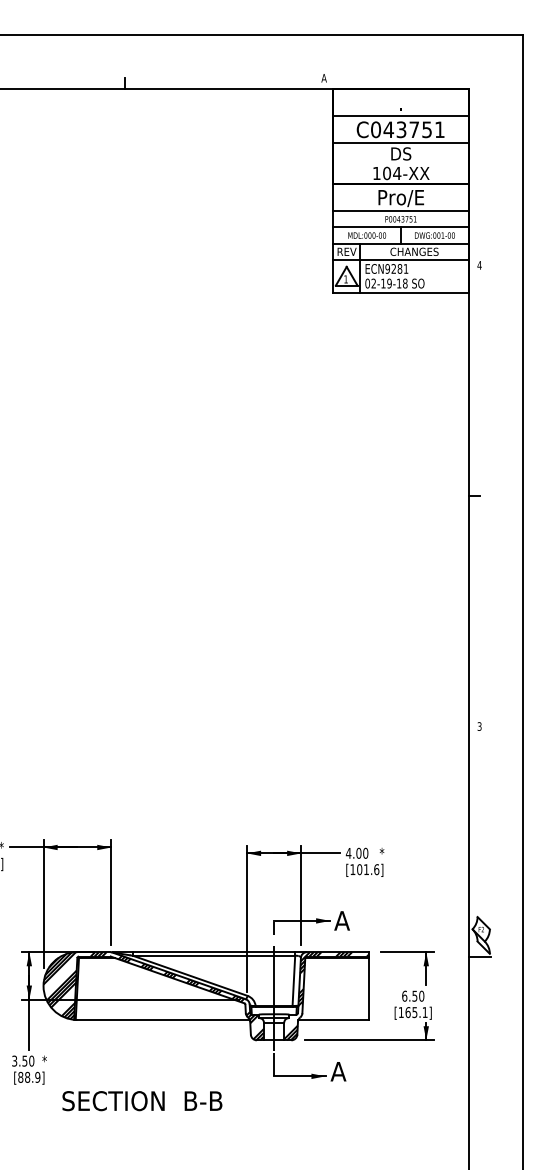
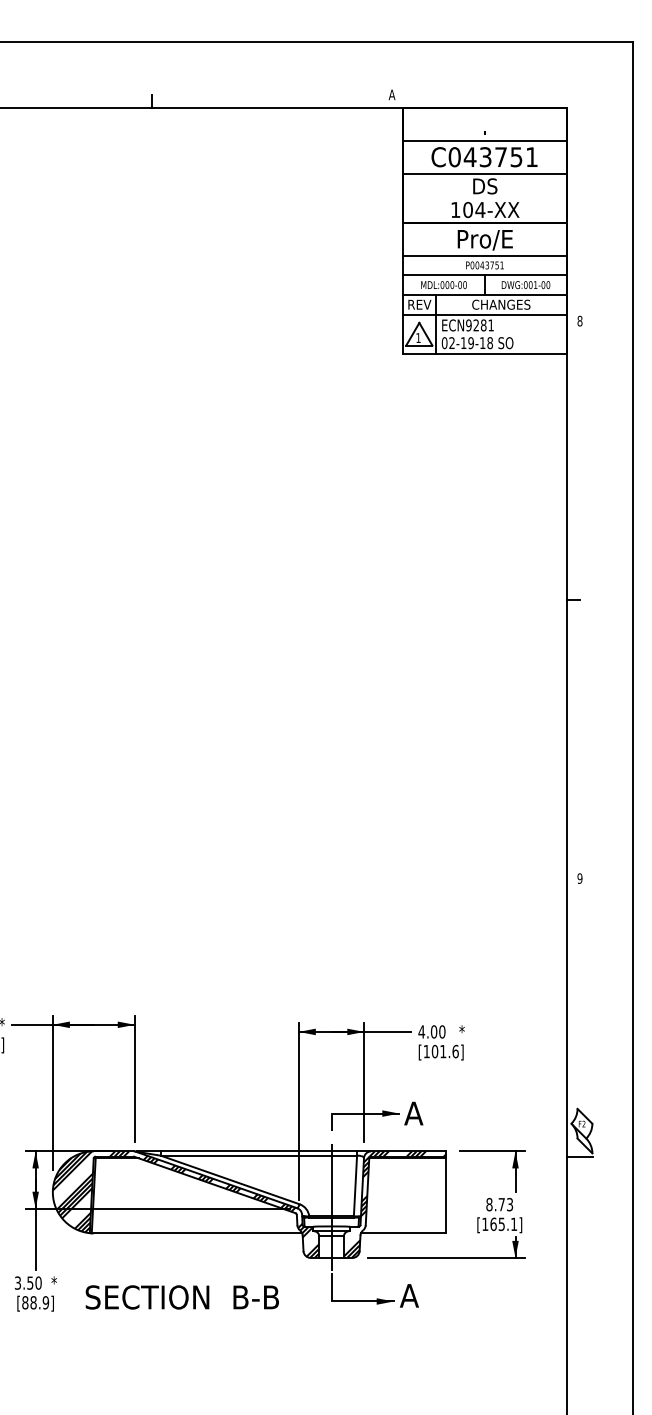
text: (479, 264) -> (579, 320), 4 -> 8
text: (479, 726) -> (579, 878), 3 -> 9
text: (413, 996) -> (499, 1204), 6.50 -> 8.73
text: (141, 1101) -> (181, 1297), moved

